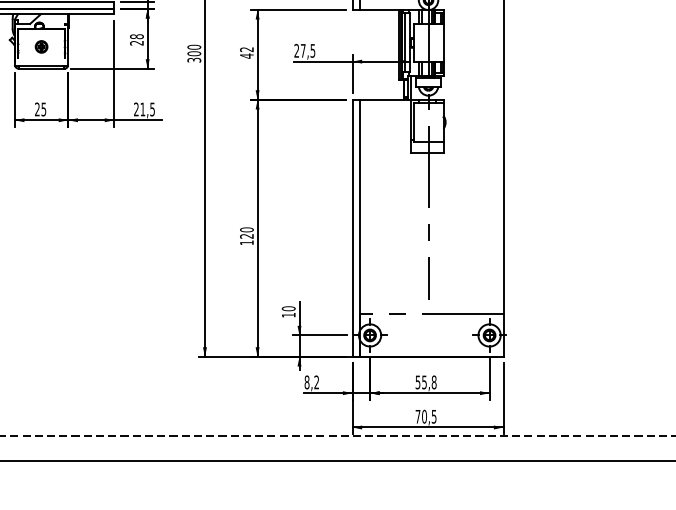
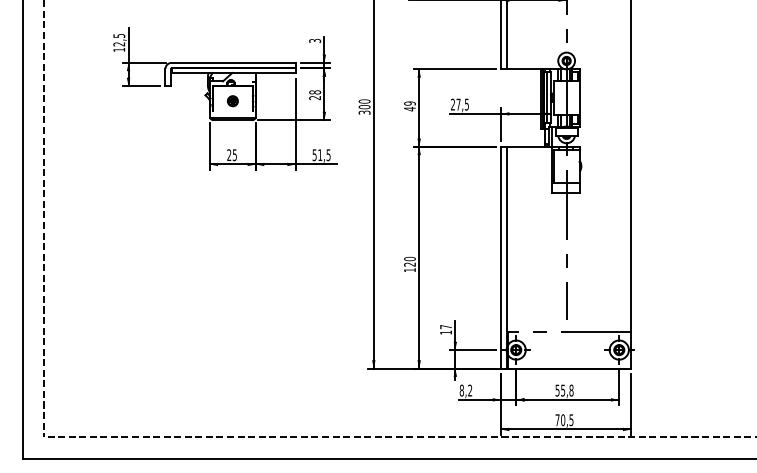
text: (246, 49) -> (409, 103), 42 -> 49
text: (136, 109) -> (314, 155), 21,5 -> 51,5
text: (288, 308) -> (445, 326), 10 -> 17

